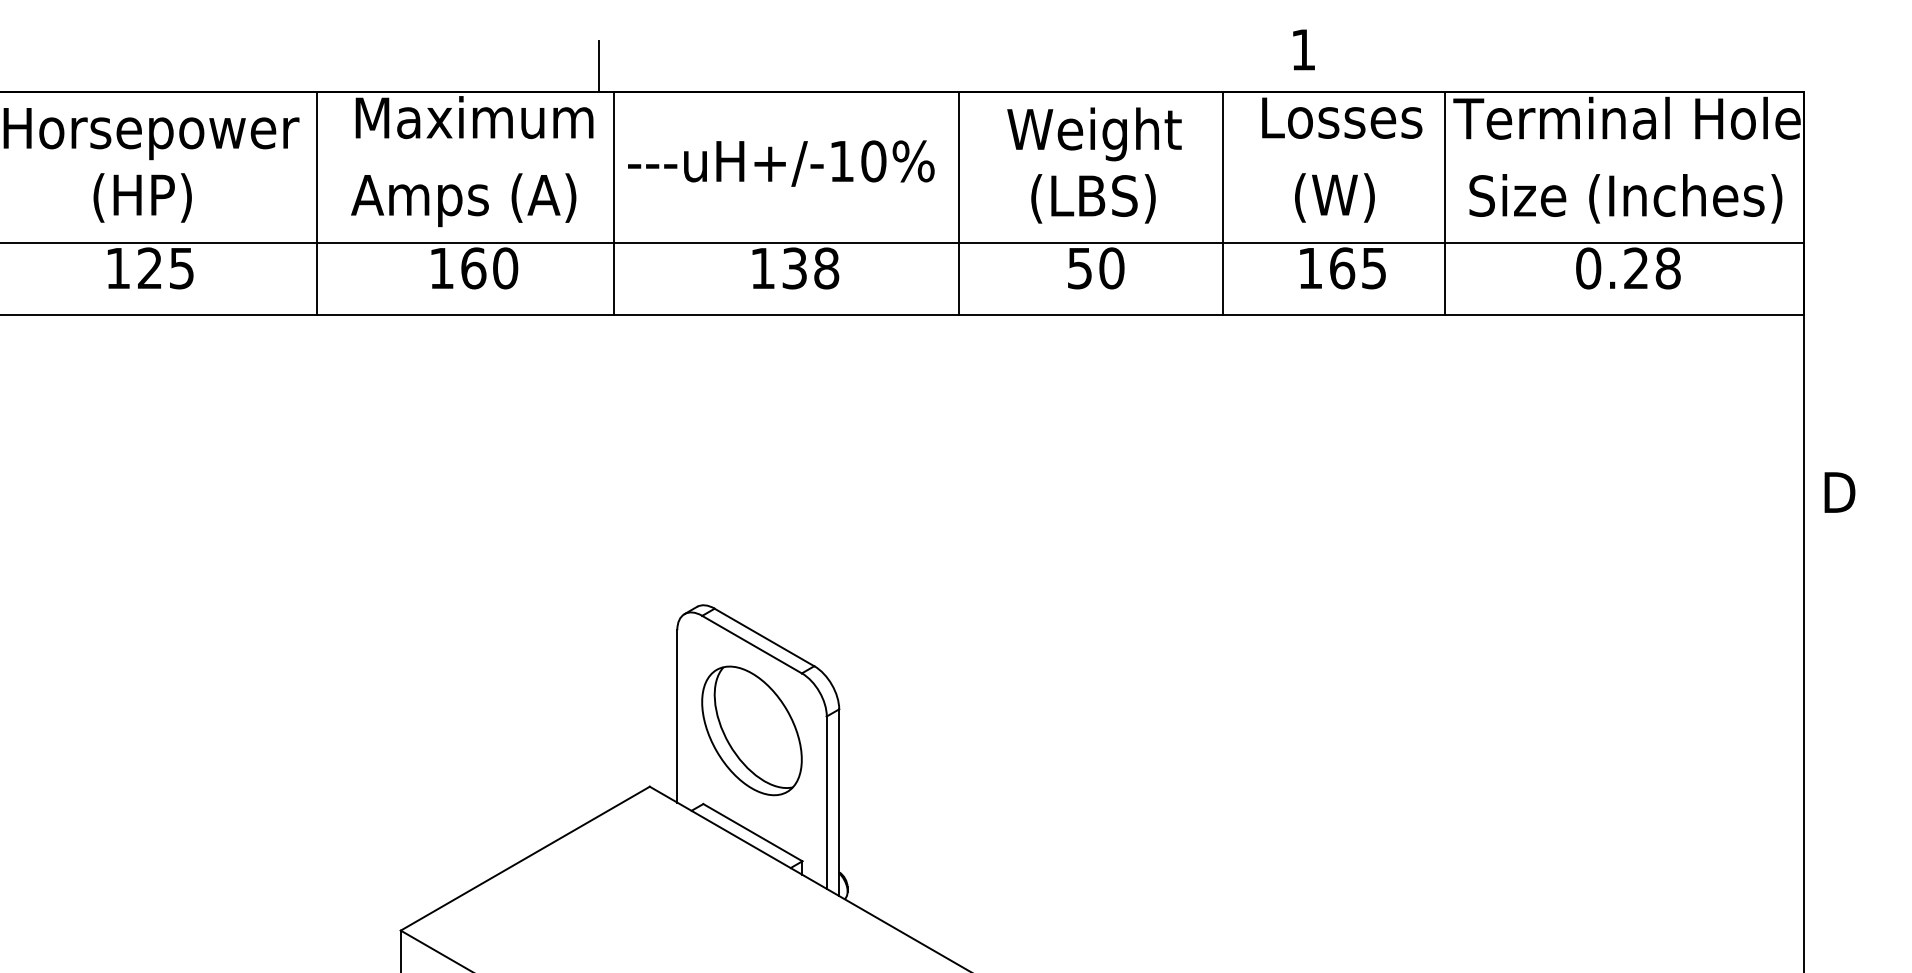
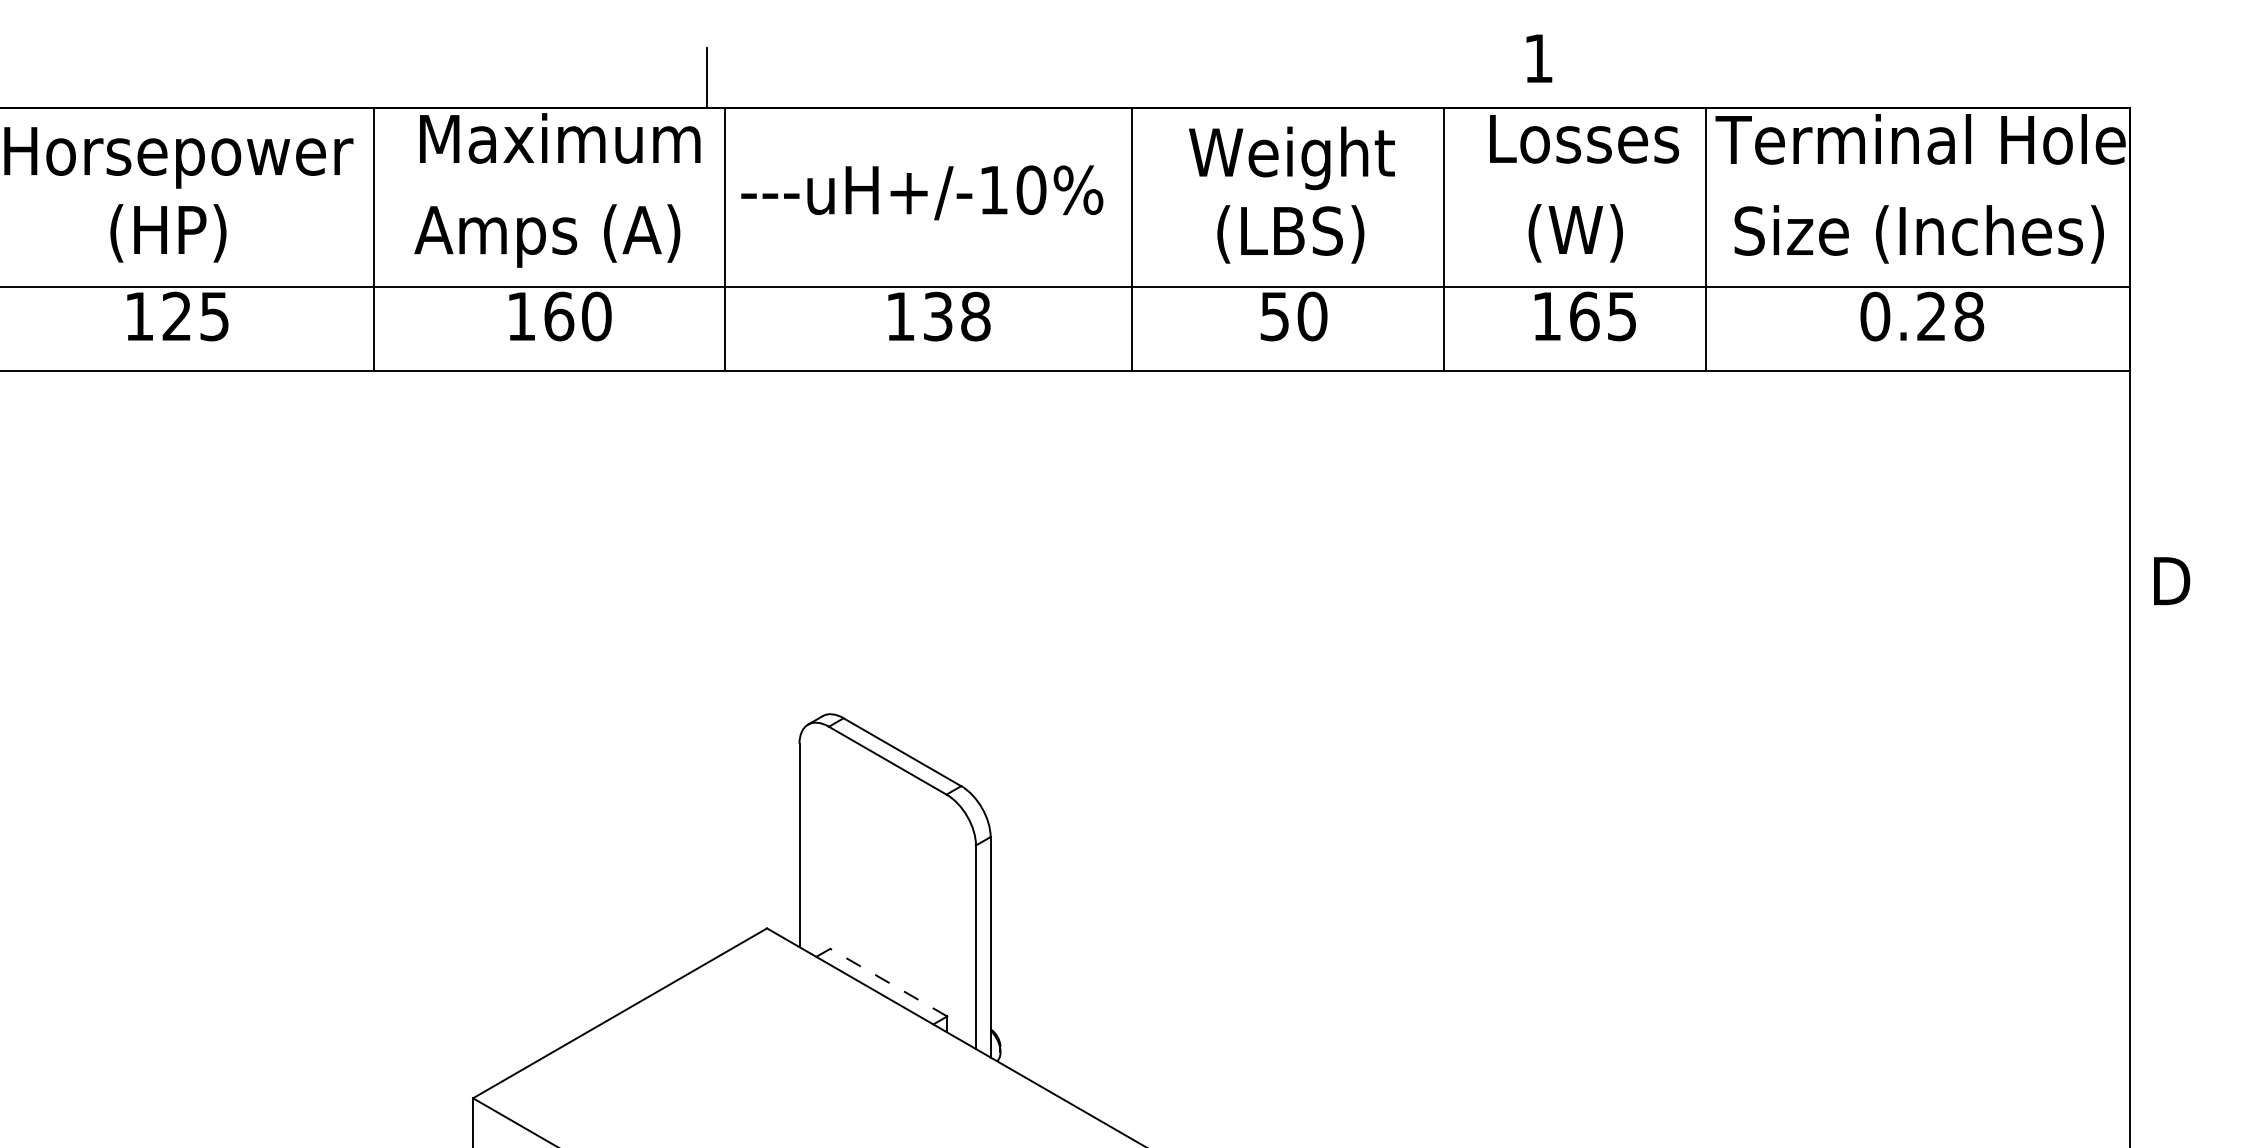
part: (751, 730) -> (887, 862), removed
line: (752, 832) -> (888, 982), solid -> dashed

